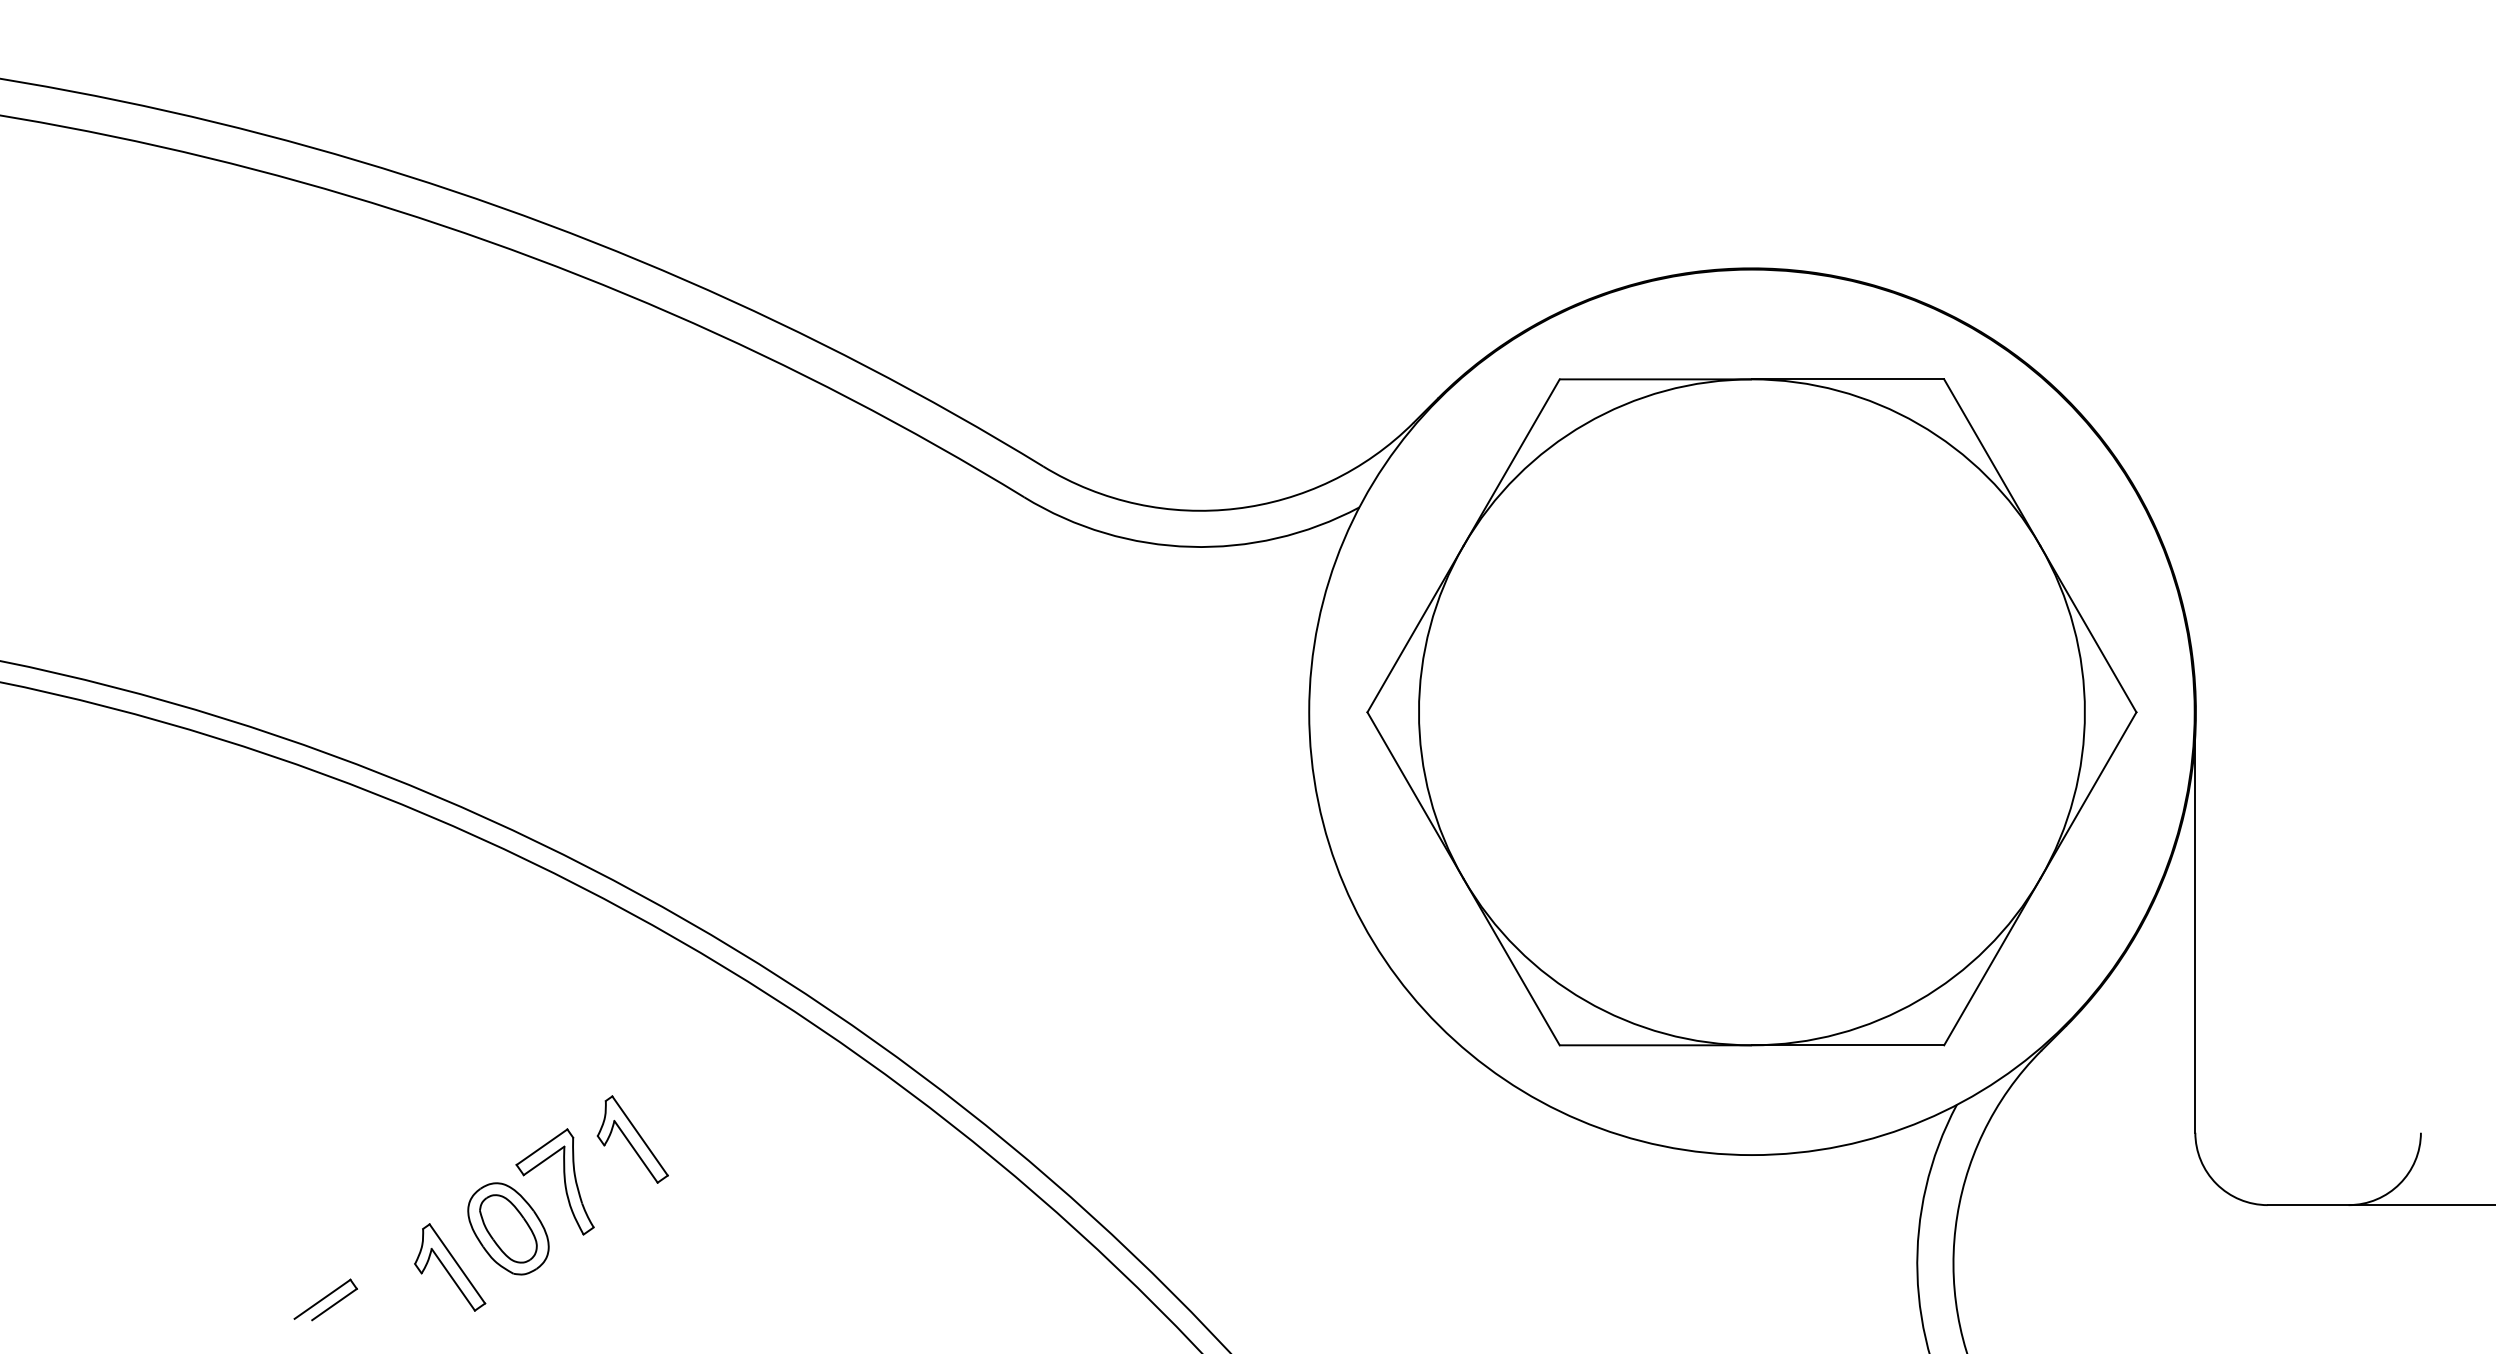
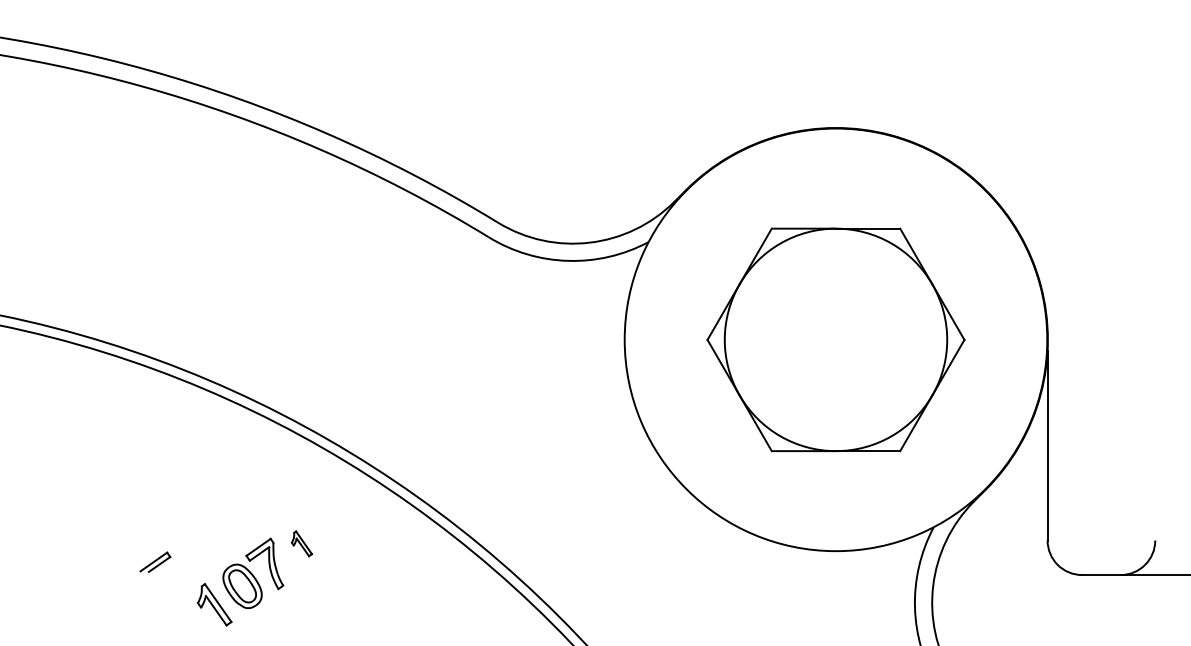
part: (1750, 711) -> (835, 339), size x0.7
part: (631, 1139) -> (301, 543), size x0.6
part: (326, 1298) -> (155, 561), moved

